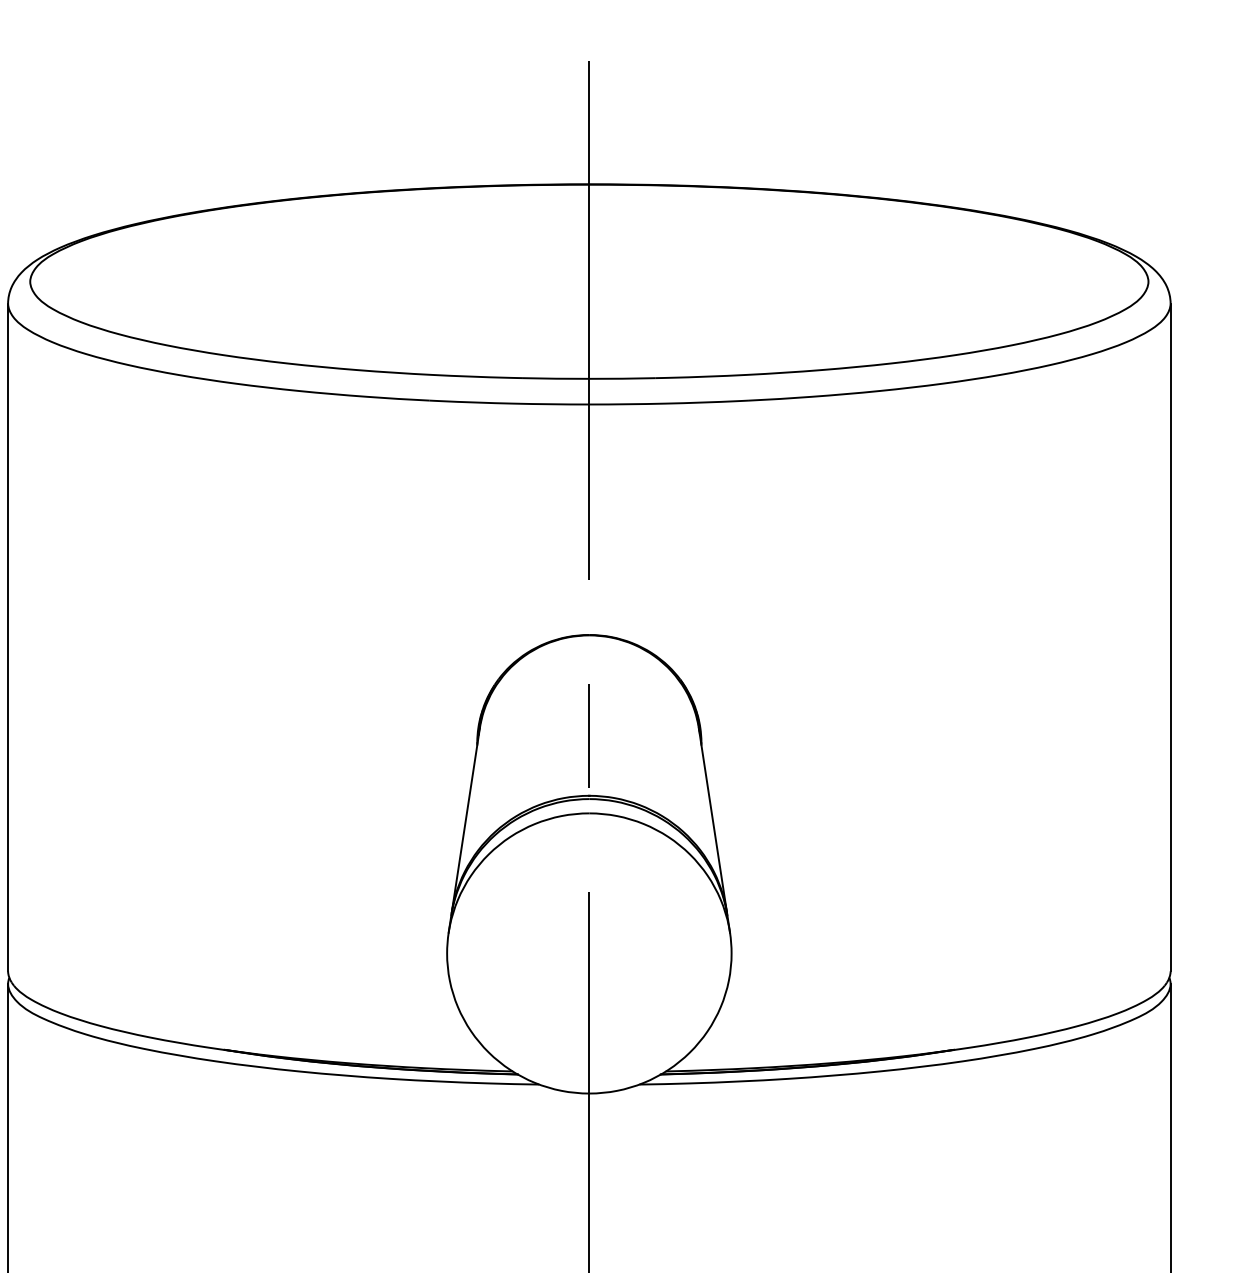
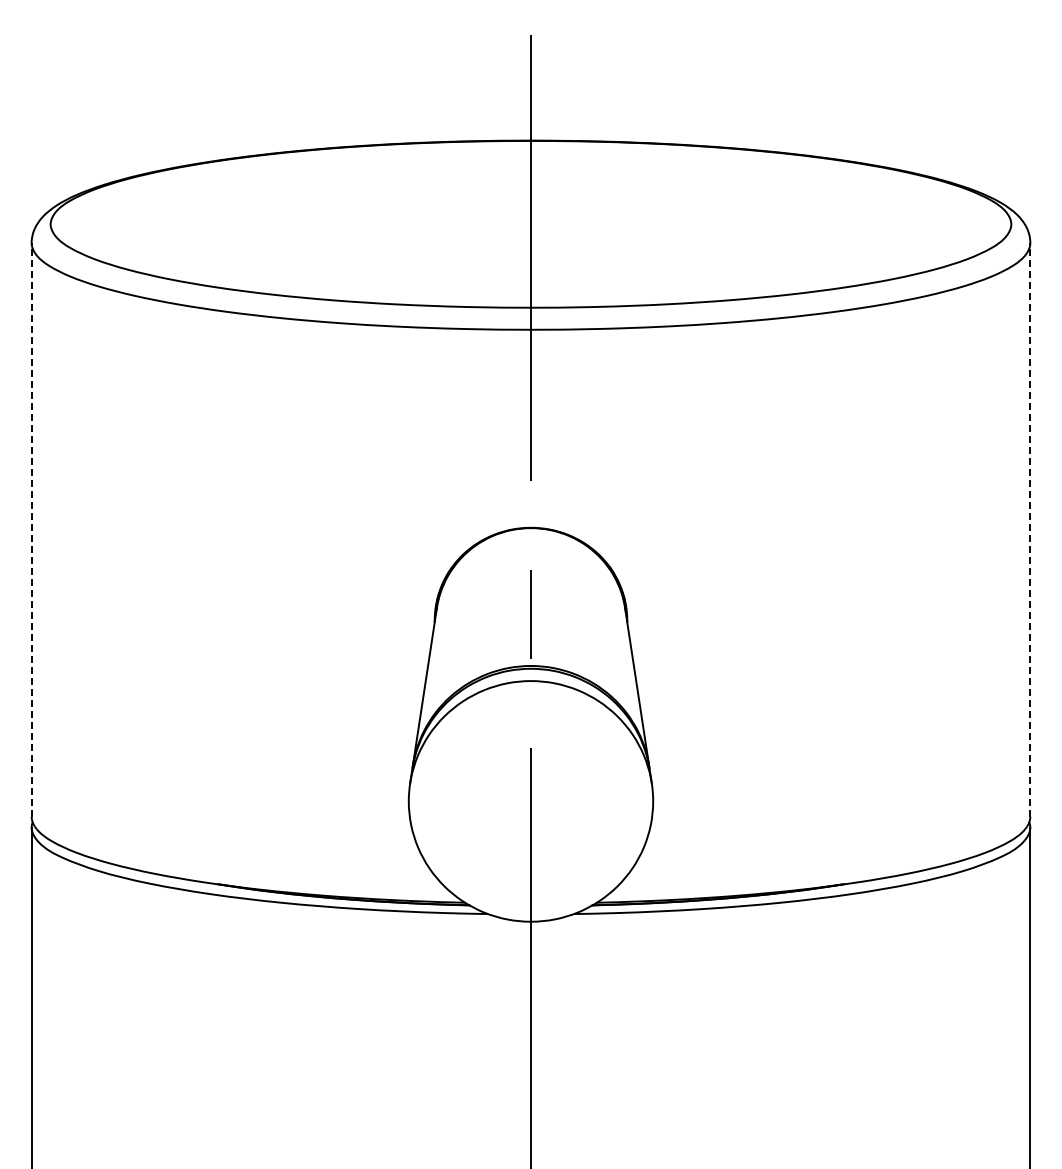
line: (7, 636) -> (31, 529), solid -> dashed
line: (1170, 636) -> (1030, 529), solid -> dashed

